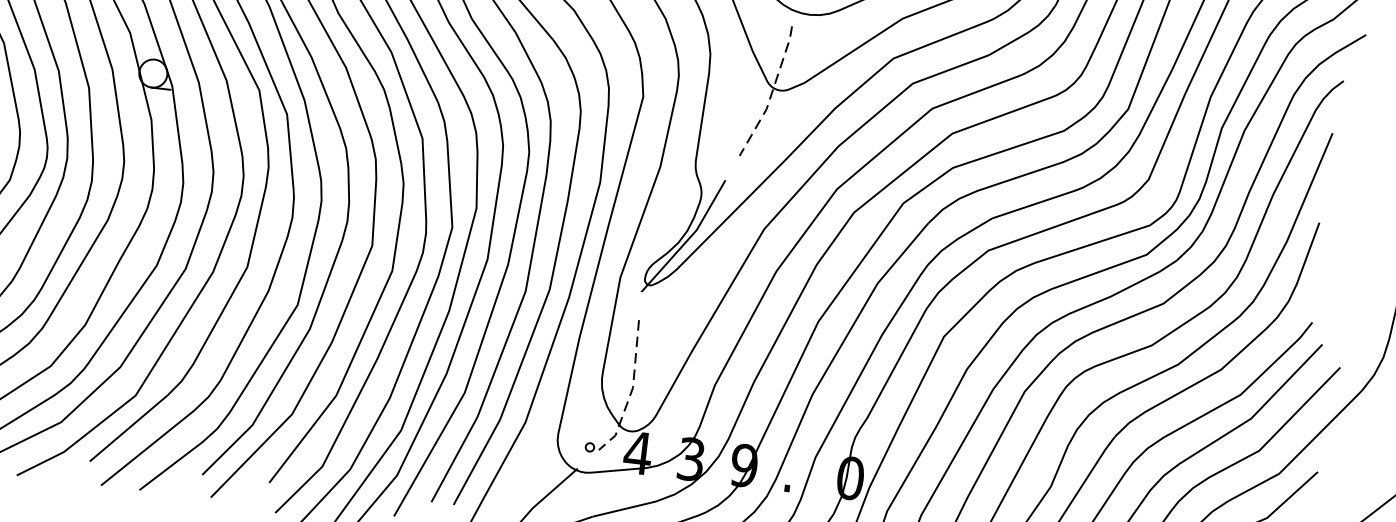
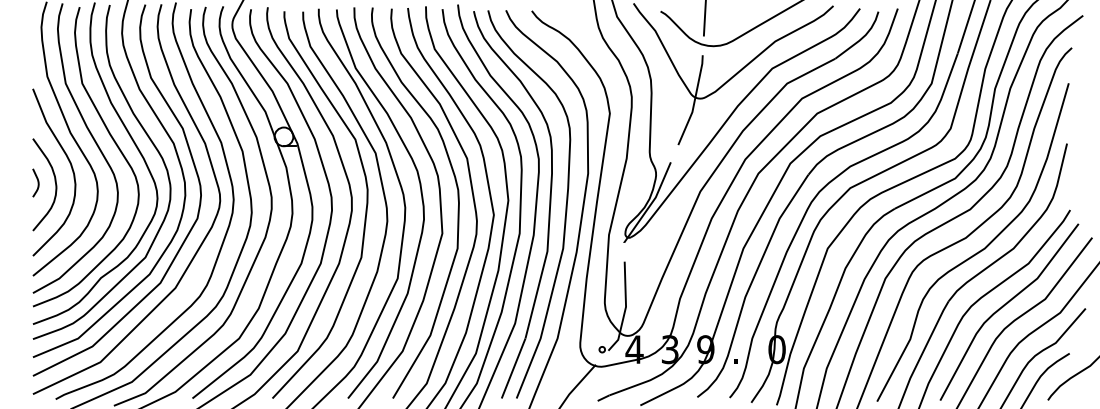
line: (771, 93) -> (694, 101), dashed -> solid
line: (631, 390) -> (625, 308), dashed -> solid

